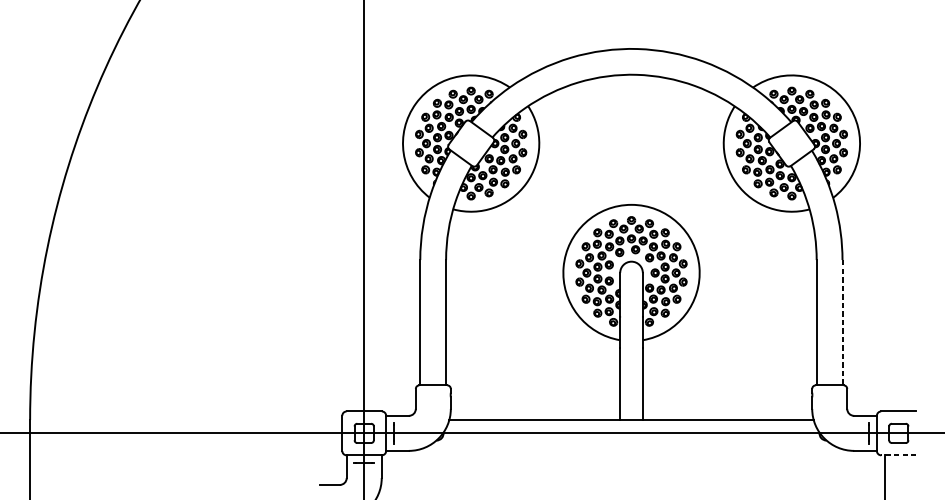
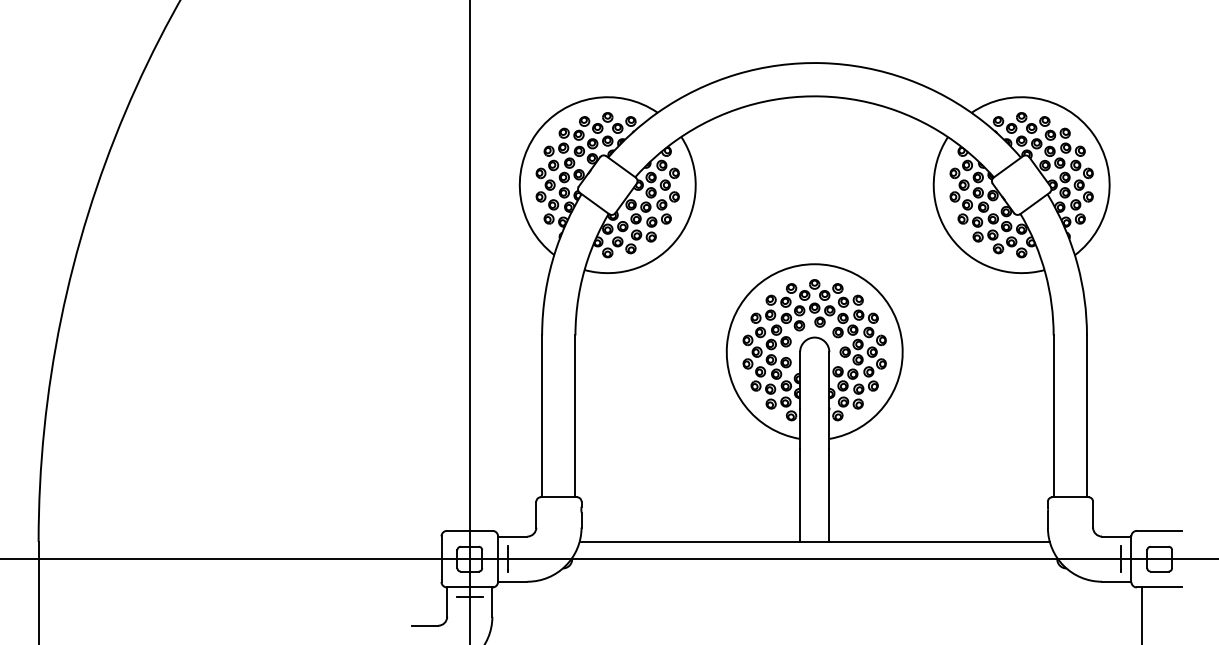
line: (842, 322) -> (1086, 416), dashed -> solid
line: (898, 455) -> (1159, 587), dashed -> solid

